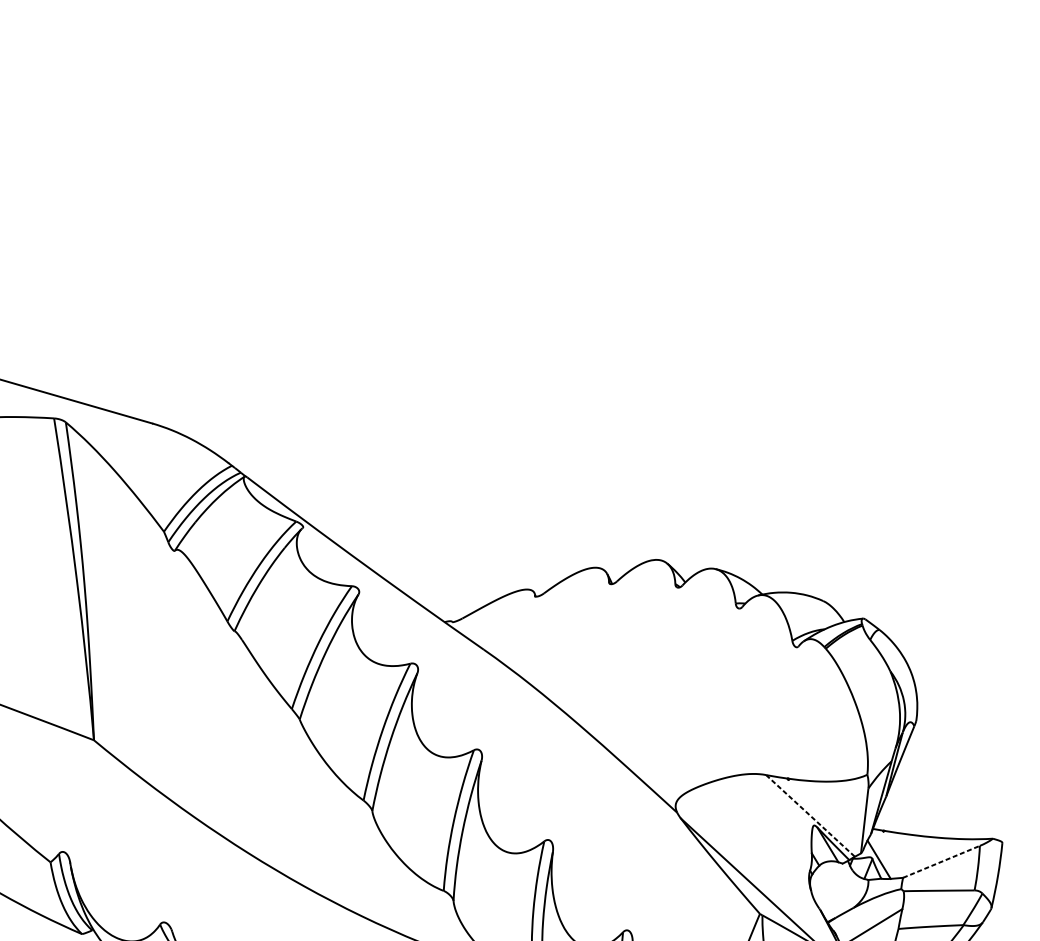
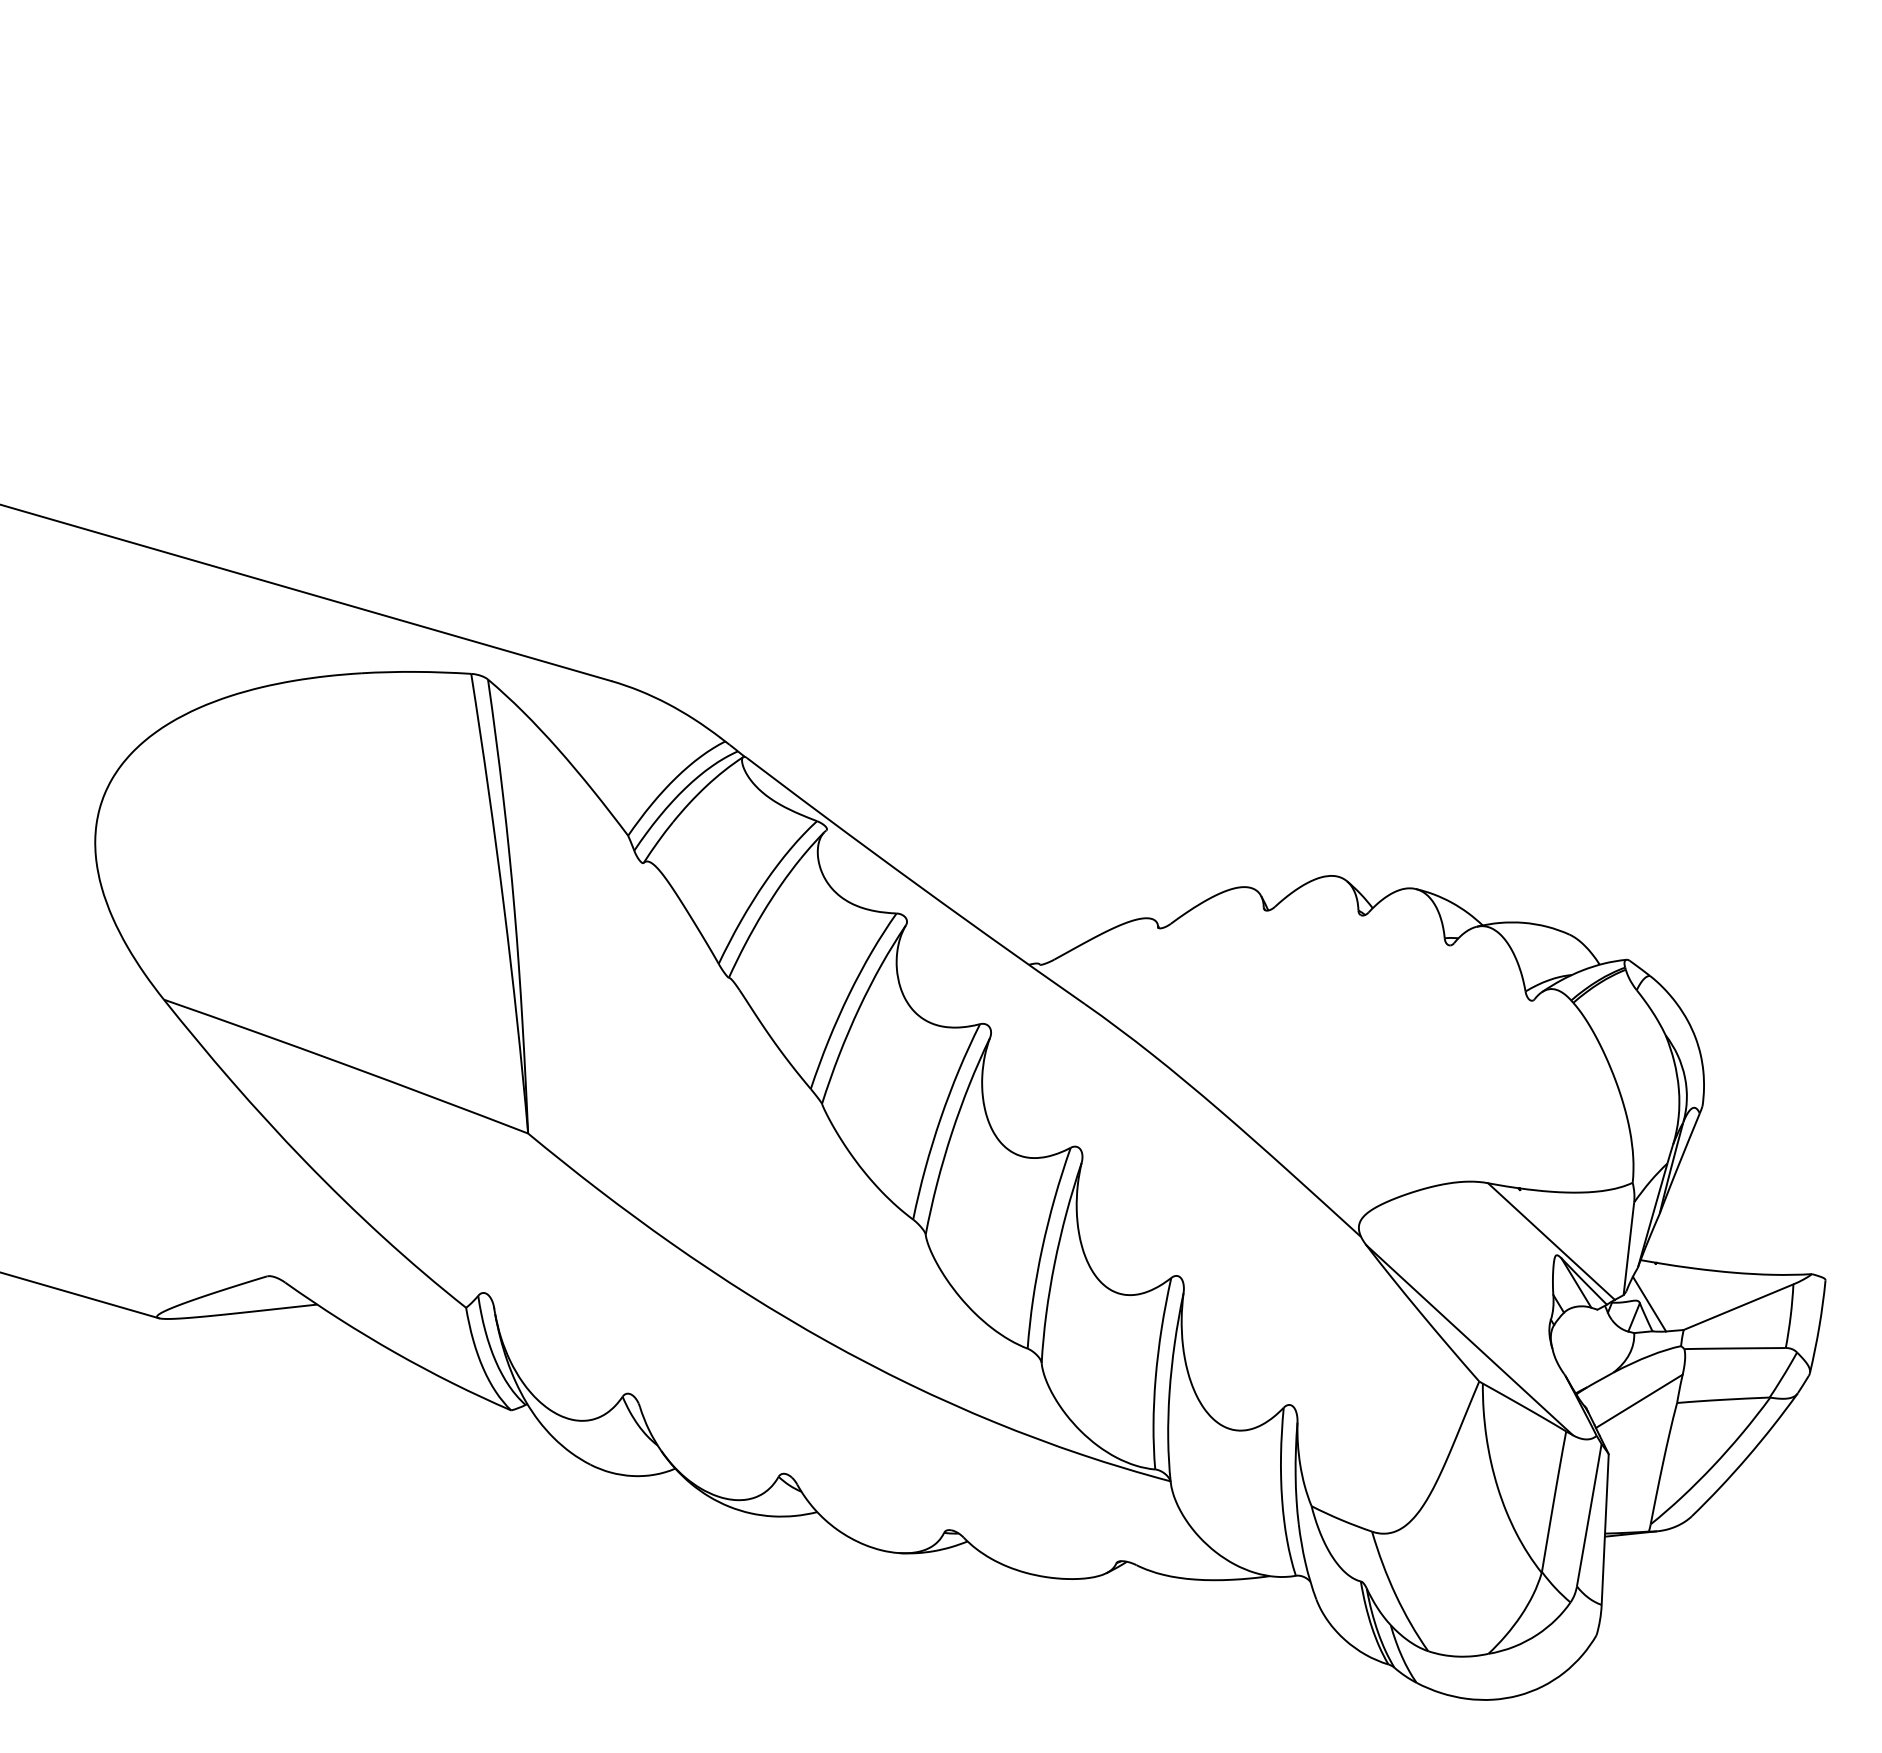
line: (810, 815) -> (1551, 1241), dashed -> solid
line: (942, 861) -> (1739, 1306), dashed -> solid

